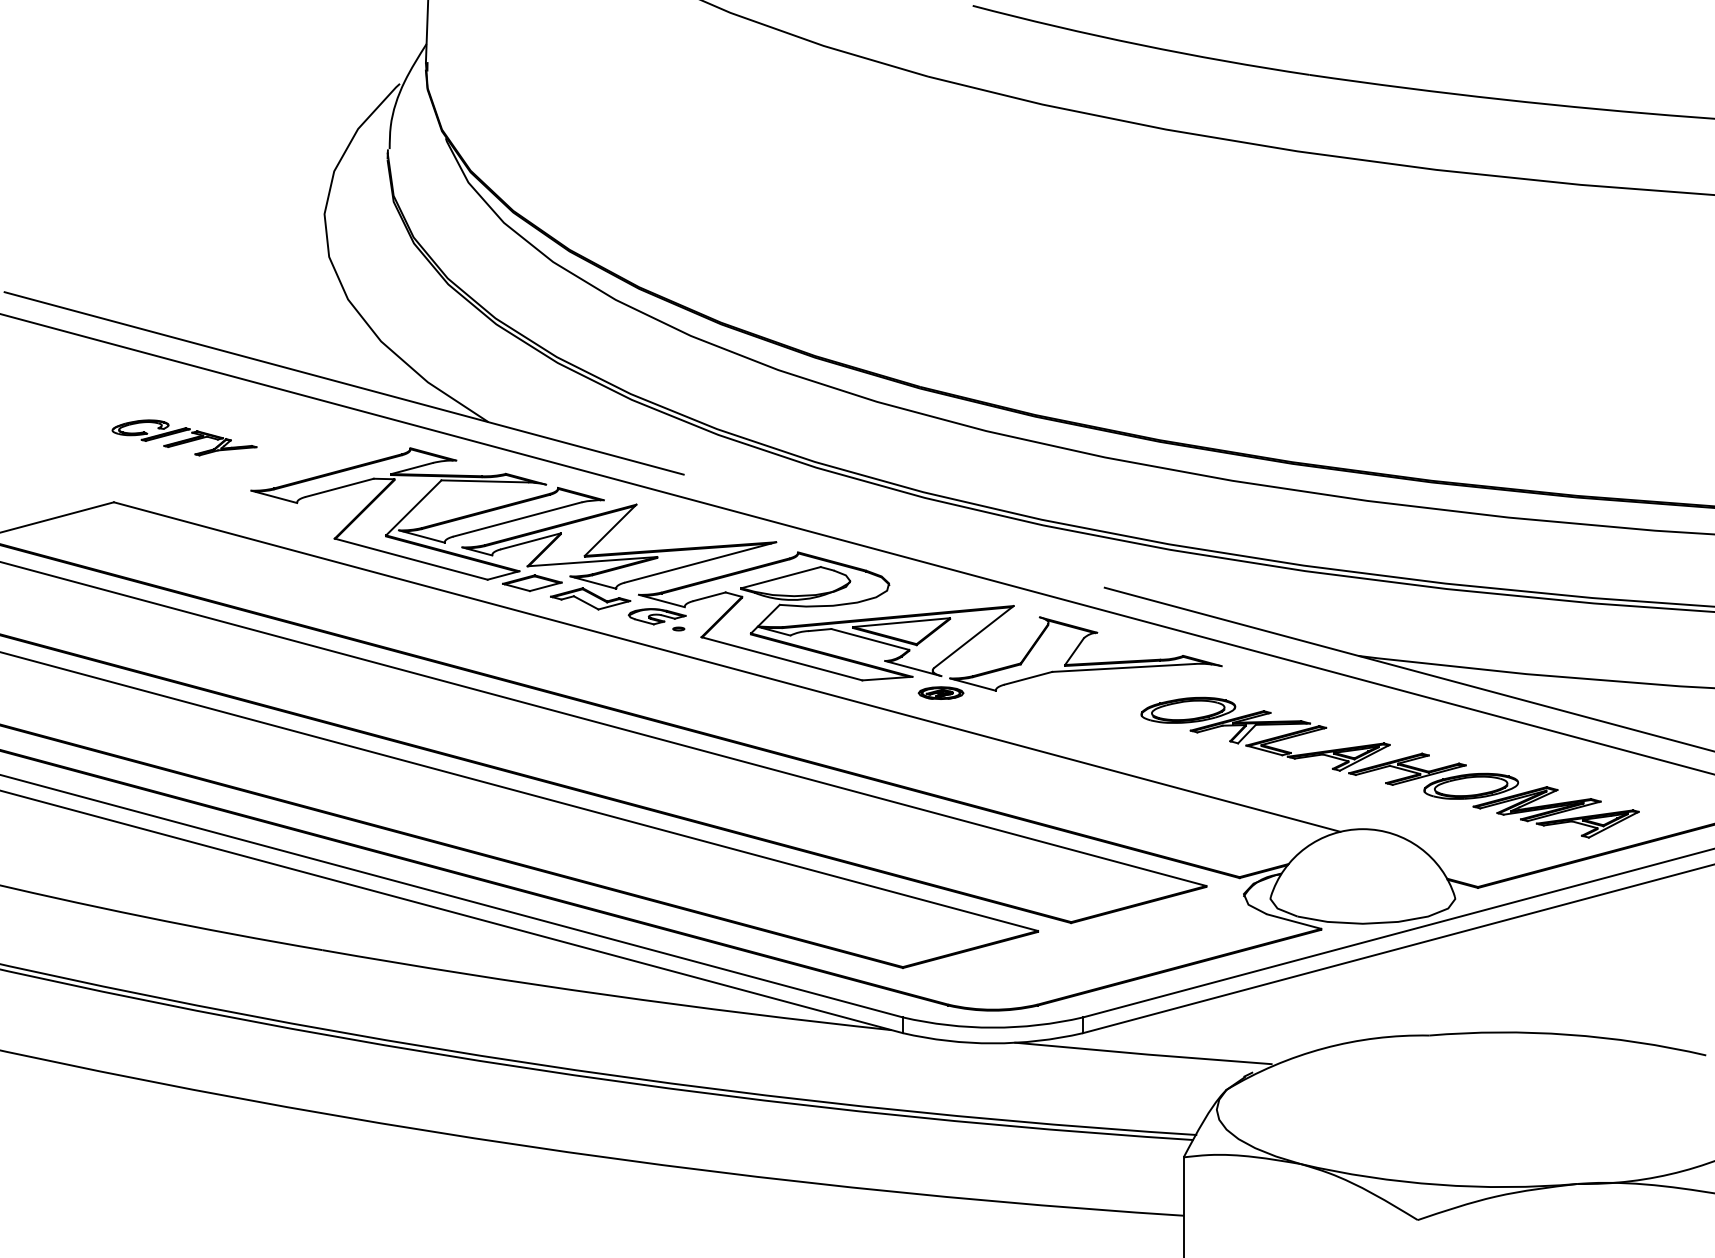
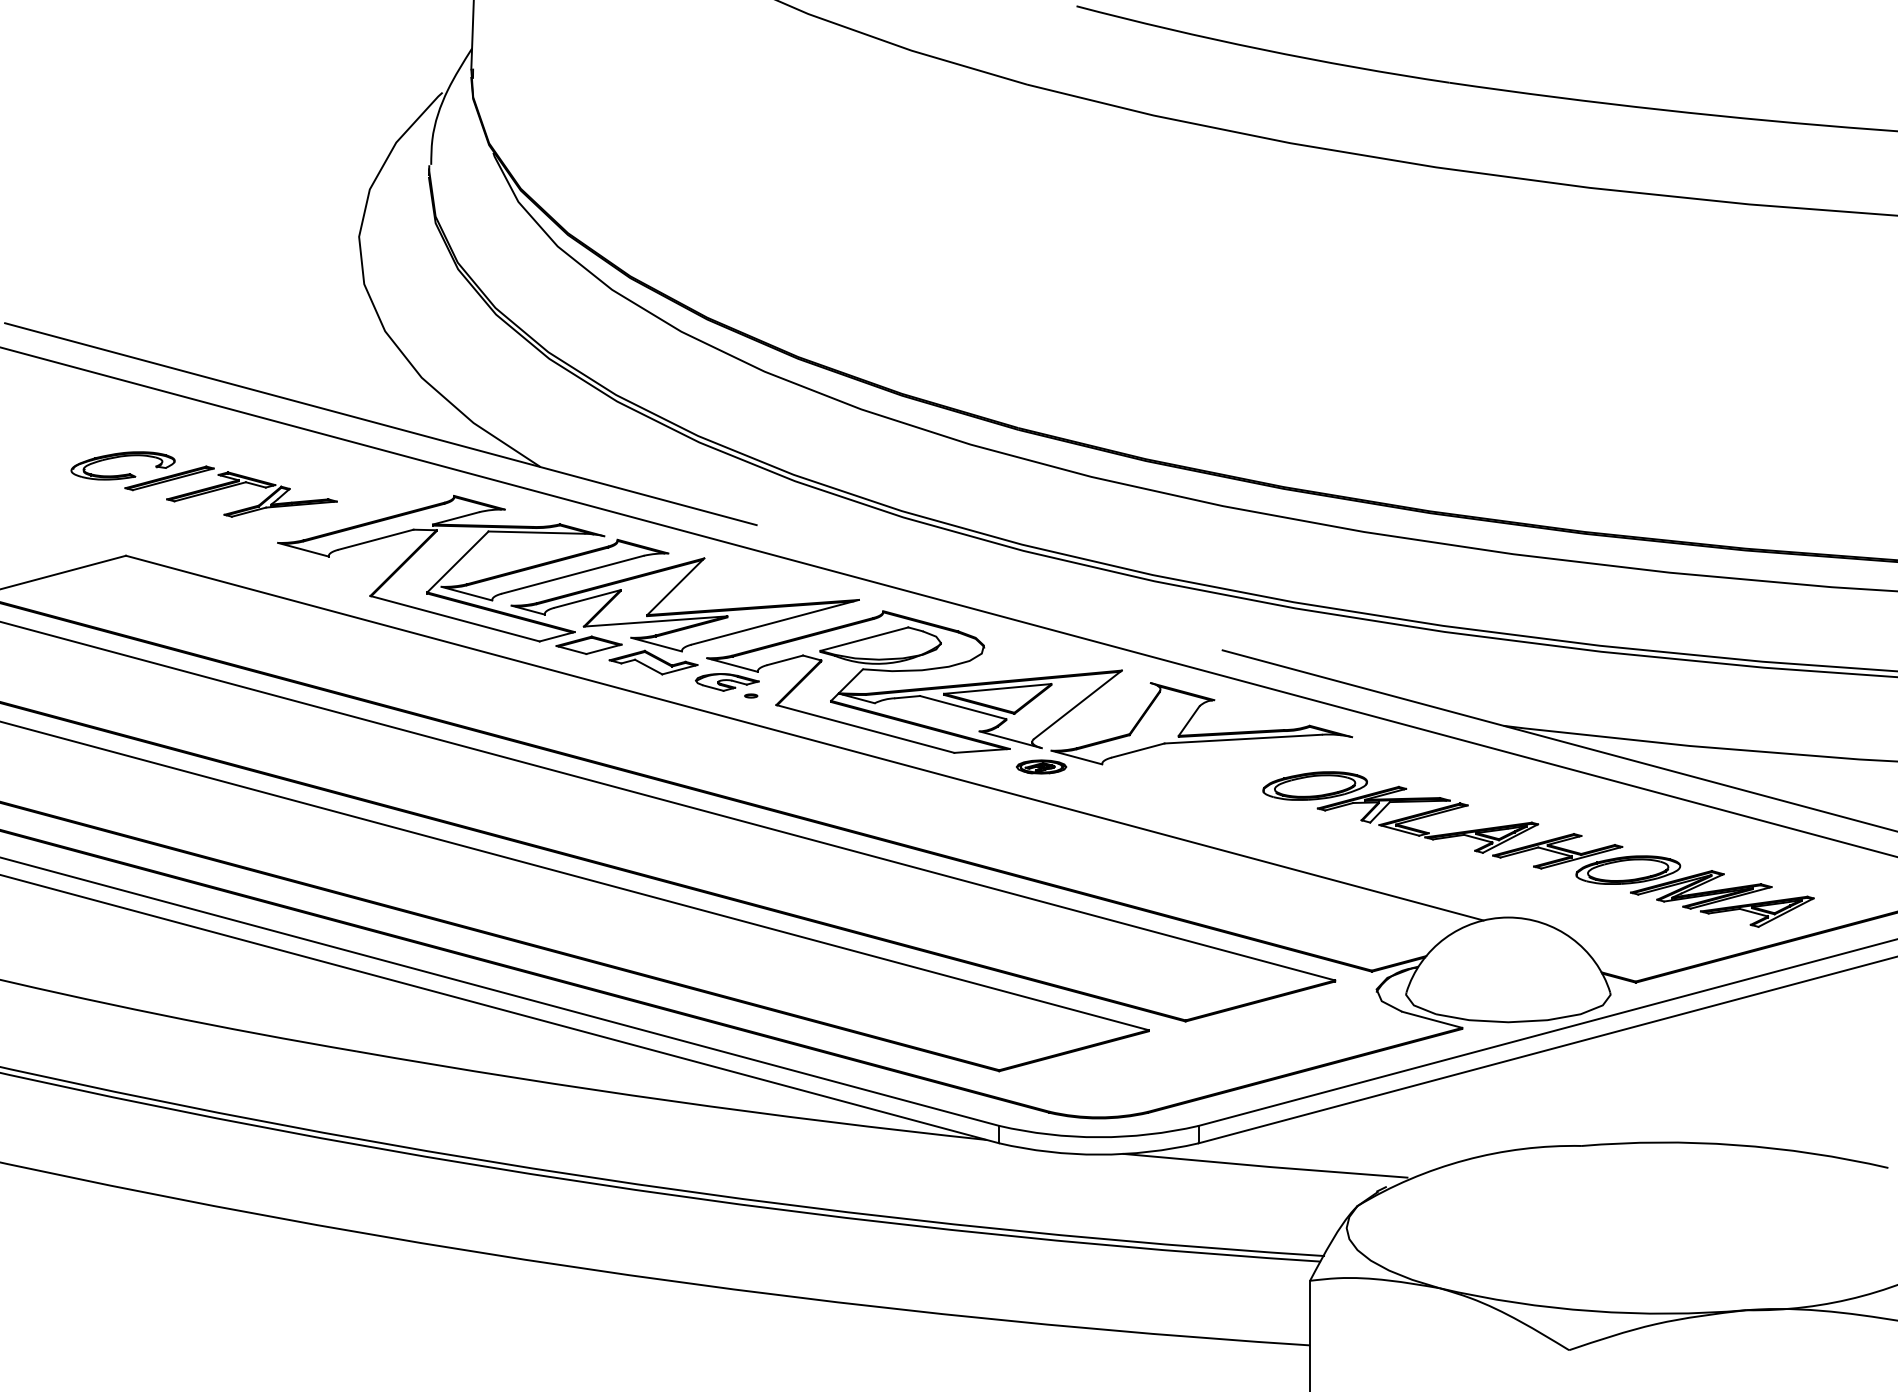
part: (183, 437) -> (203, 484), size x1.67

